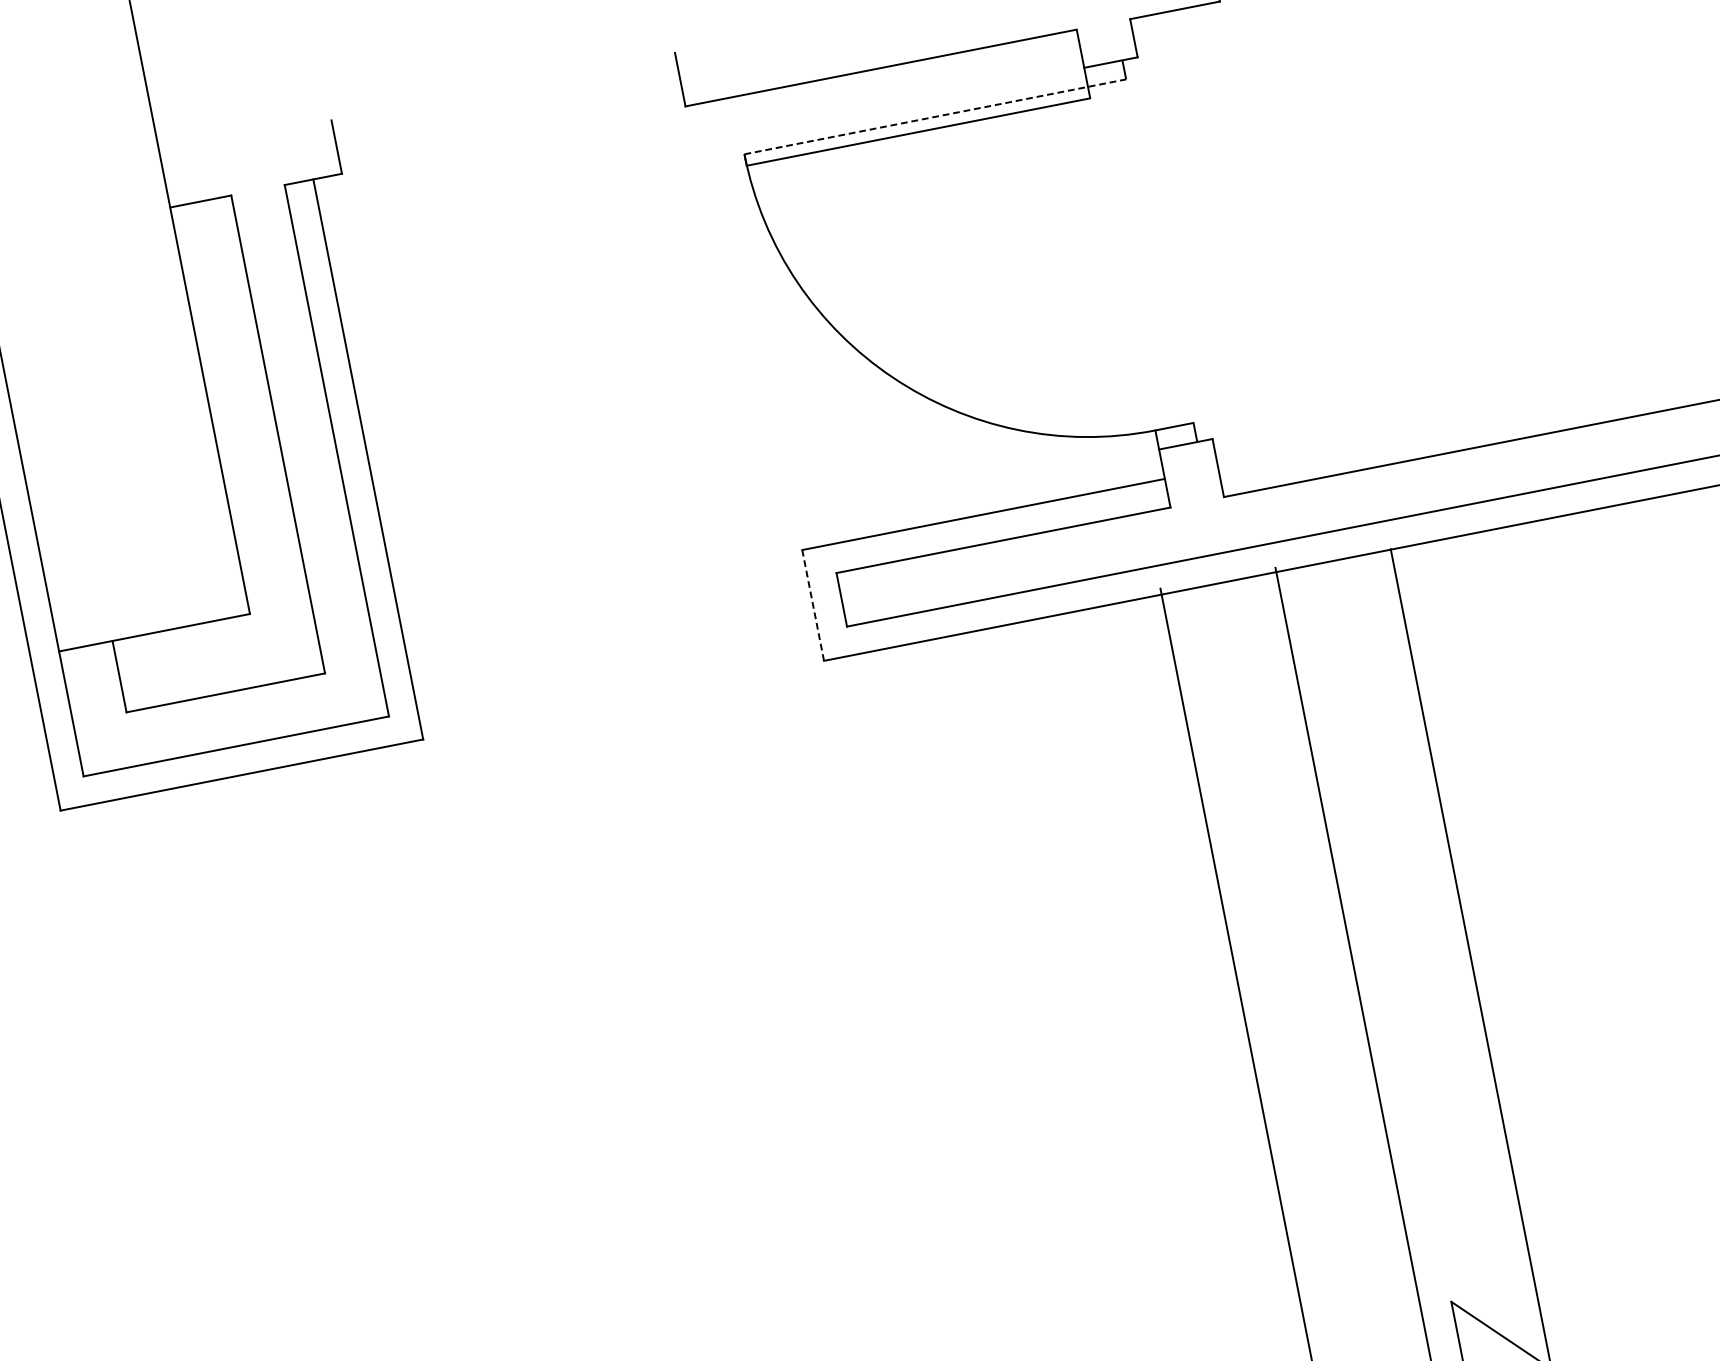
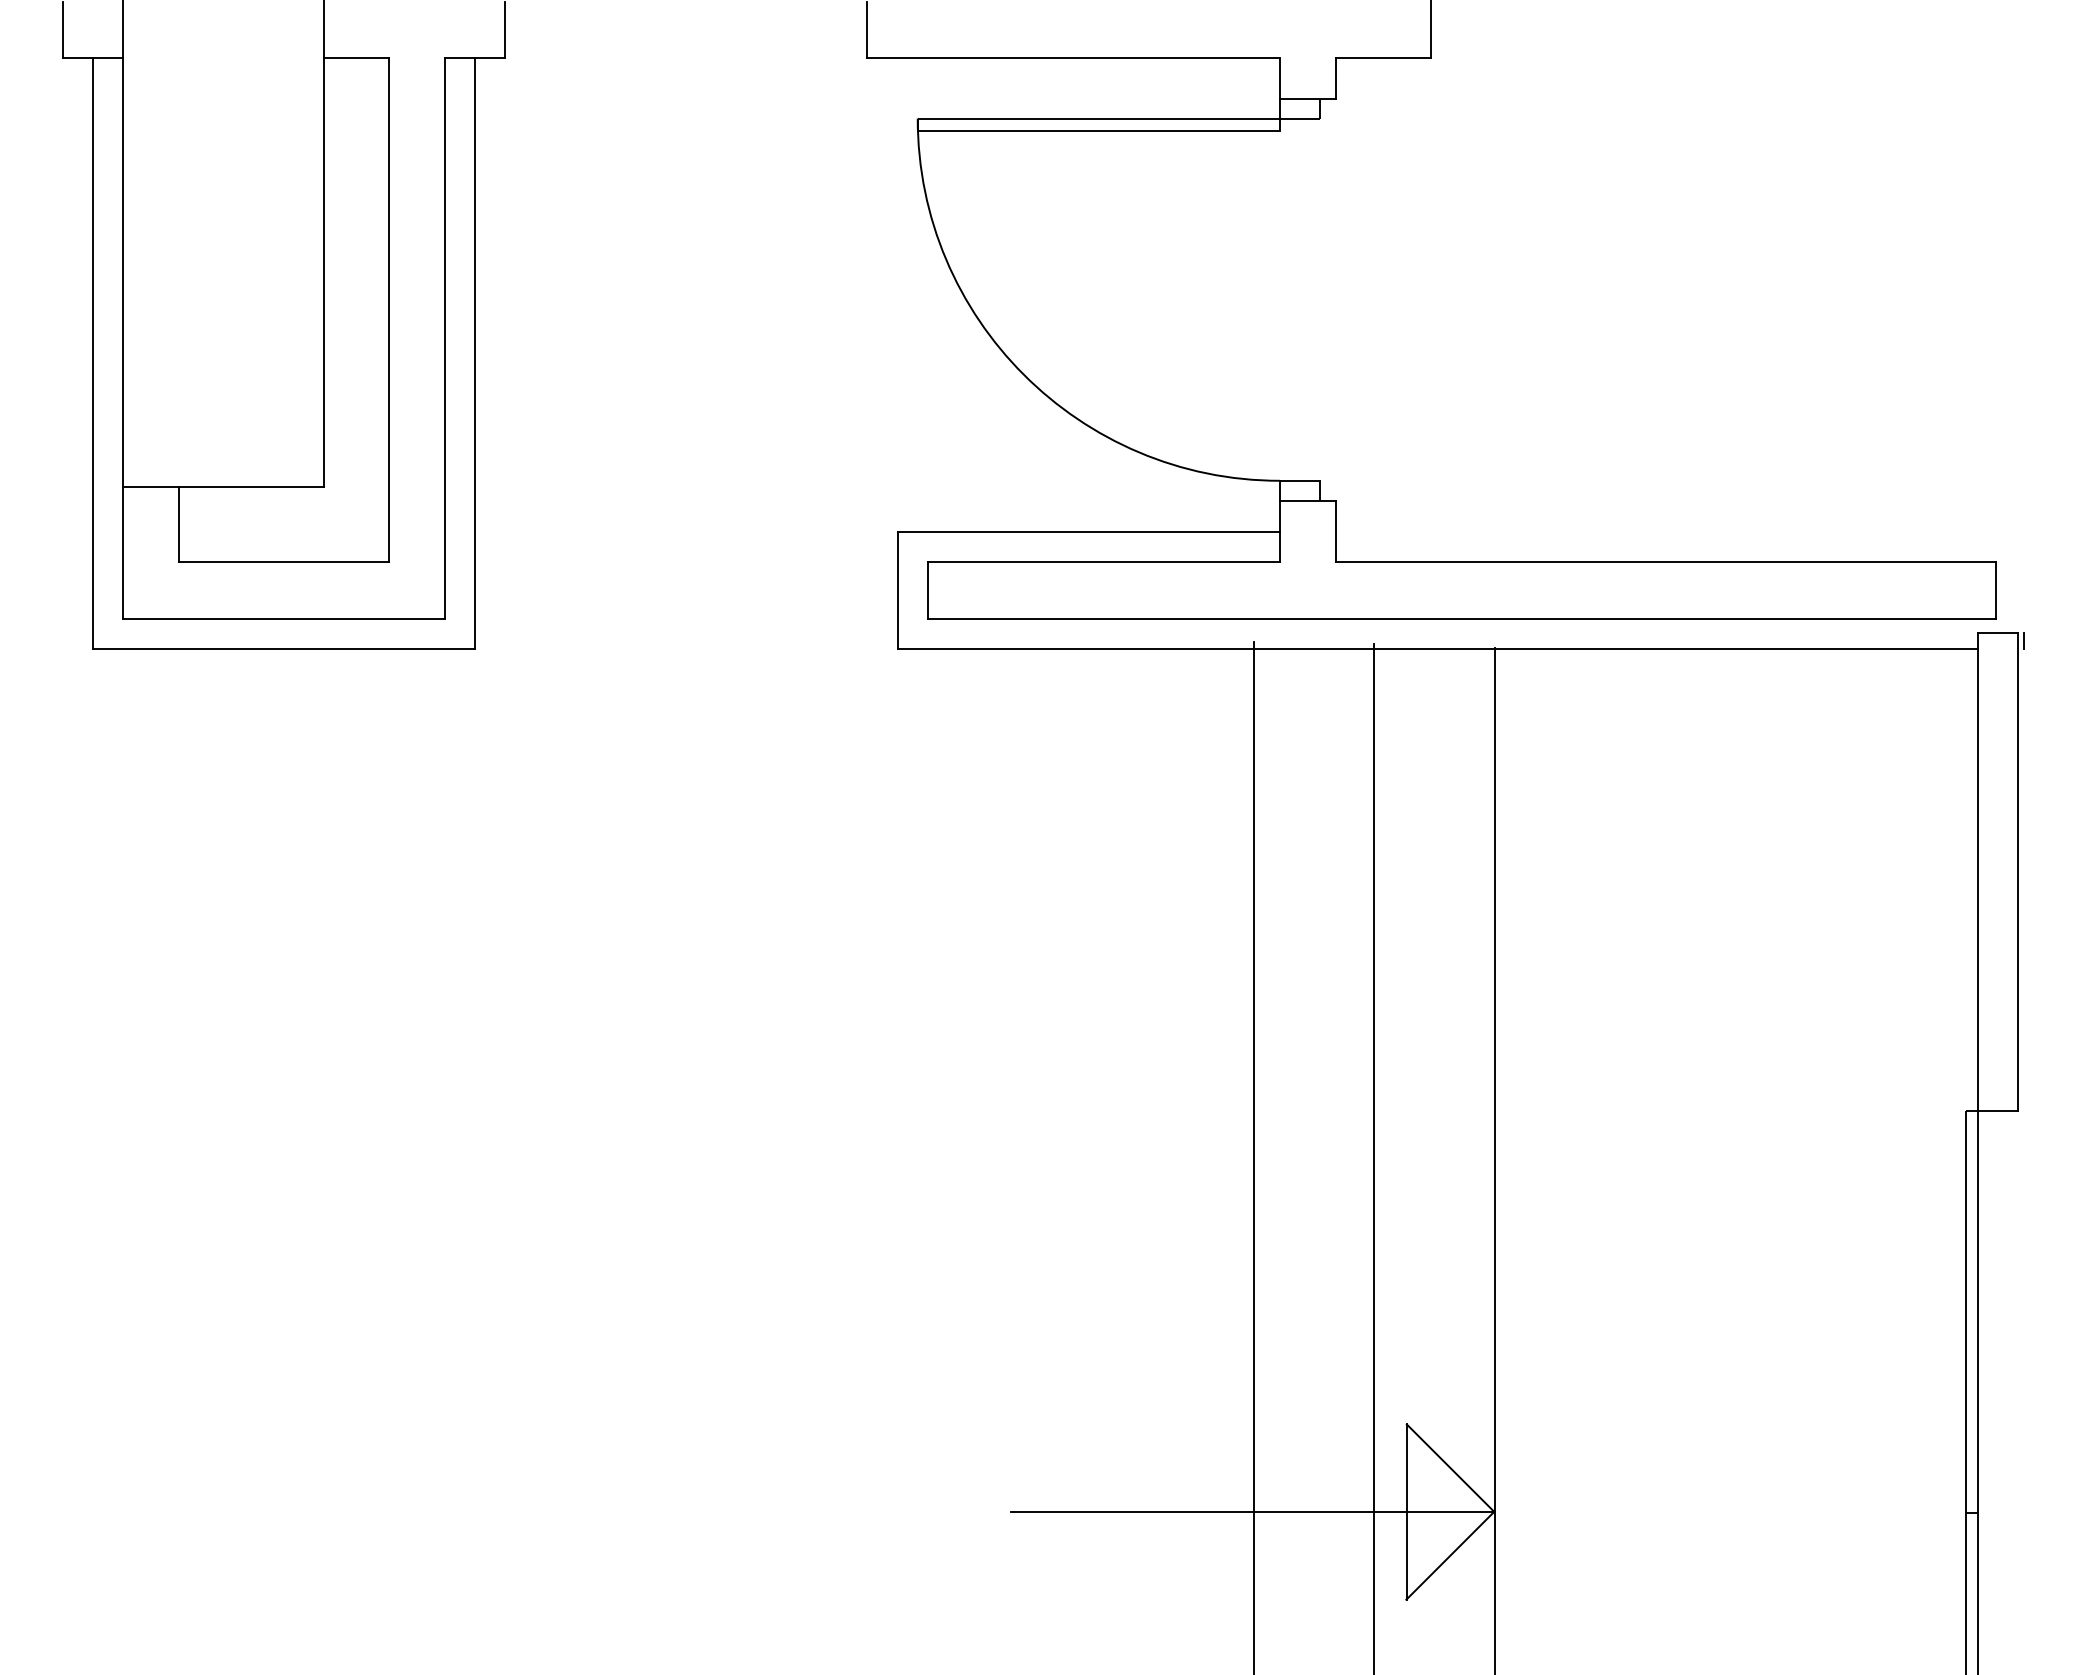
line: (935, 116) -> (1119, 118), dashed -> solid
line: (812, 604) -> (897, 589), dashed -> solid

